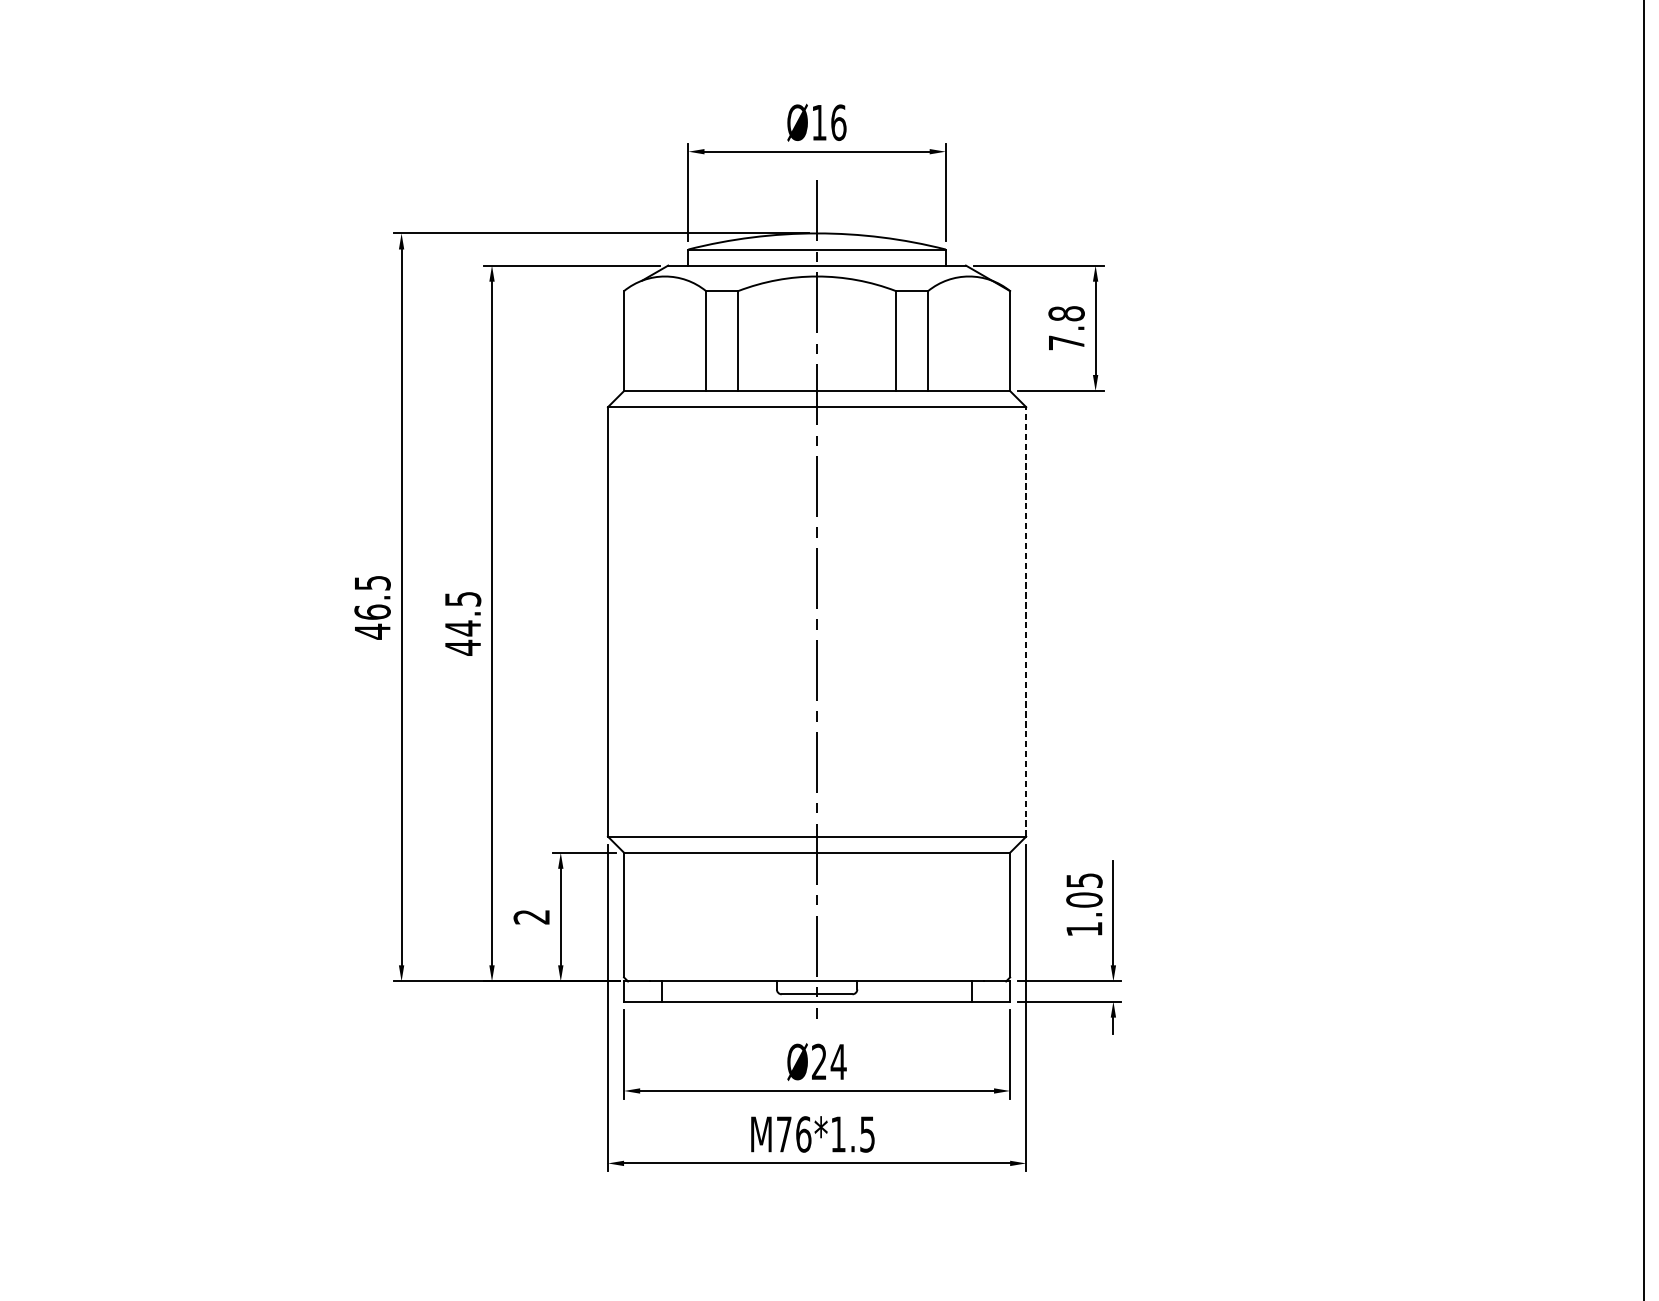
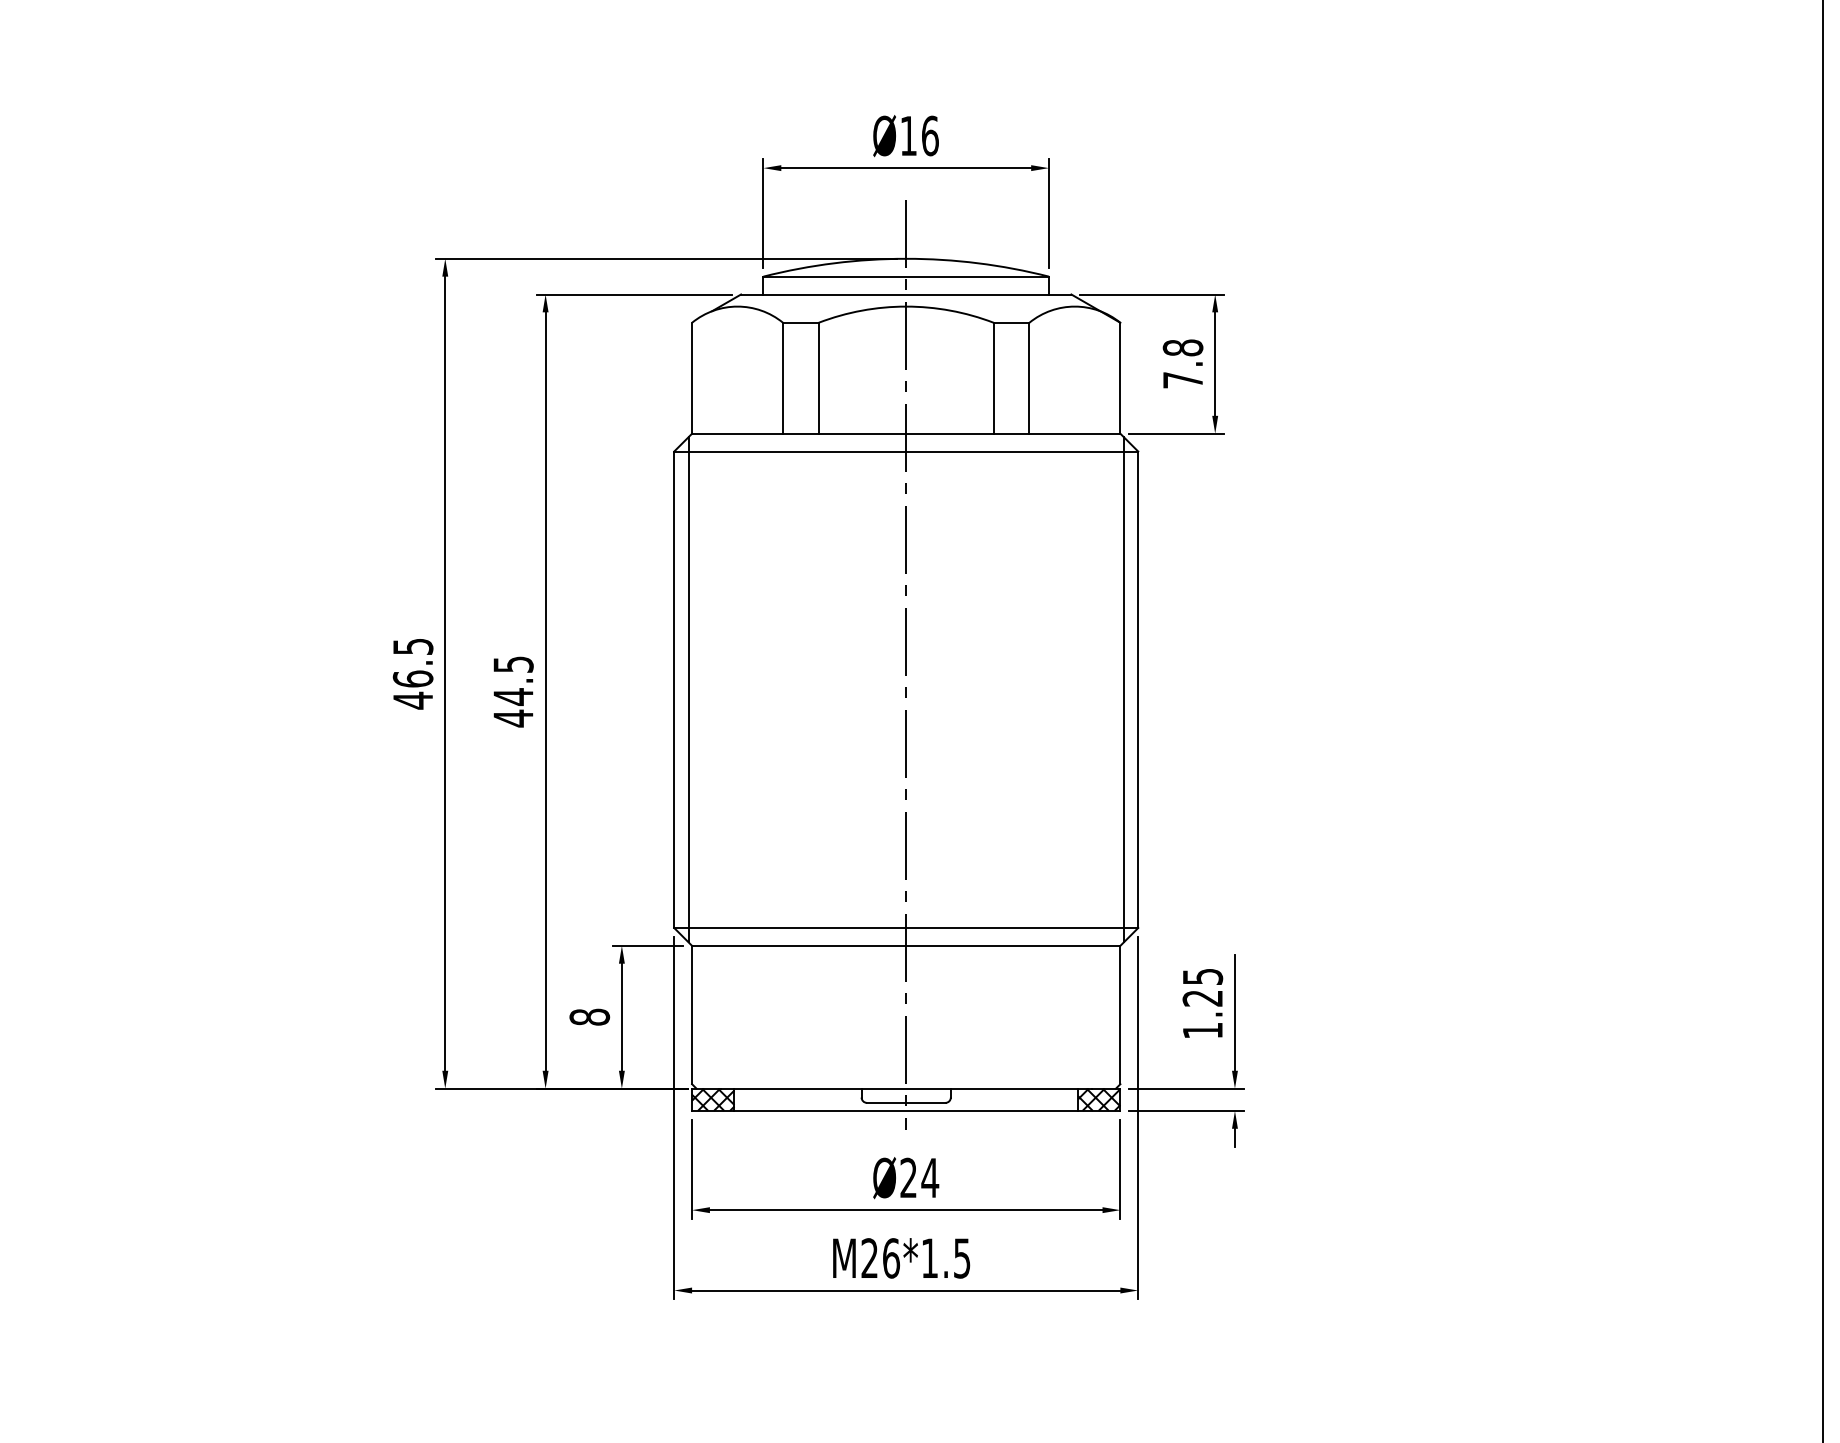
line: (620, 621) -> (688, 689), added
line: (1012, 621) -> (1123, 689), added
line: (1026, 621) -> (1138, 689), dashed -> solid
text: (1084, 899) -> (1202, 997), 1.05 -> 1.25
text: (531, 916) -> (589, 1016), 2 -> 8
hatch: (643, 991) -> (713, 1099), added
hatch: (990, 991) -> (1098, 1099), added
text: (783, 1133) -> (869, 1257), M76*1.5 -> M26*1.5

